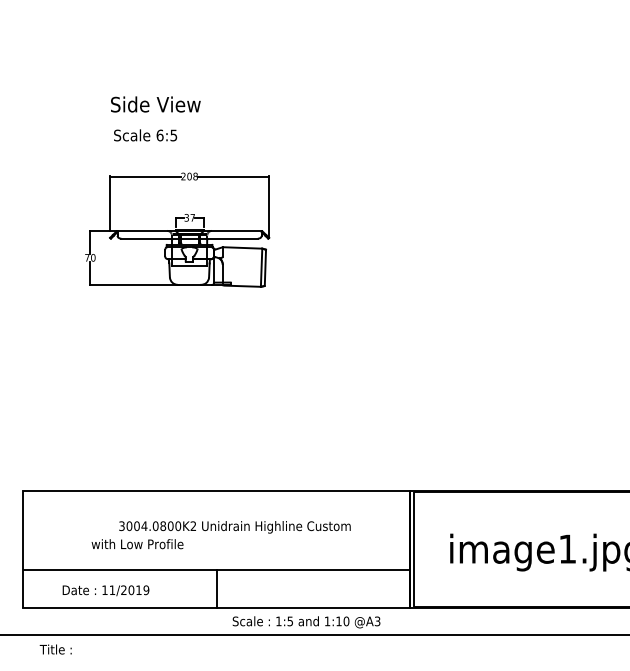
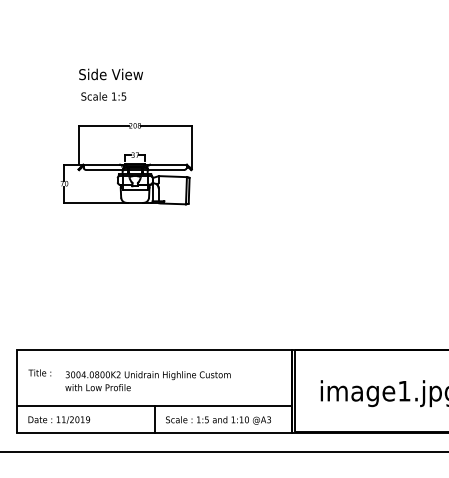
text: (159, 135) -> (113, 96), 6:5 -> 1:5
text: (234, 527) -> (147, 375), moved
text: (105, 590) -> (58, 419), moved
text: (306, 622) -> (218, 420), moved
text: (55, 649) -> (39, 372), moved

